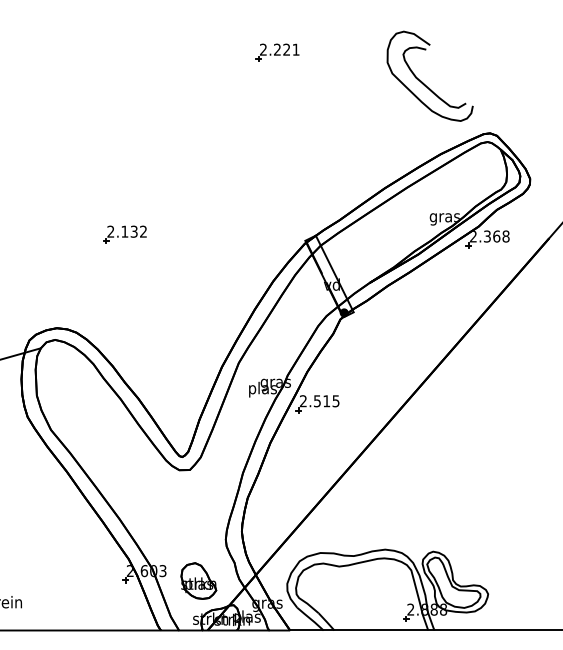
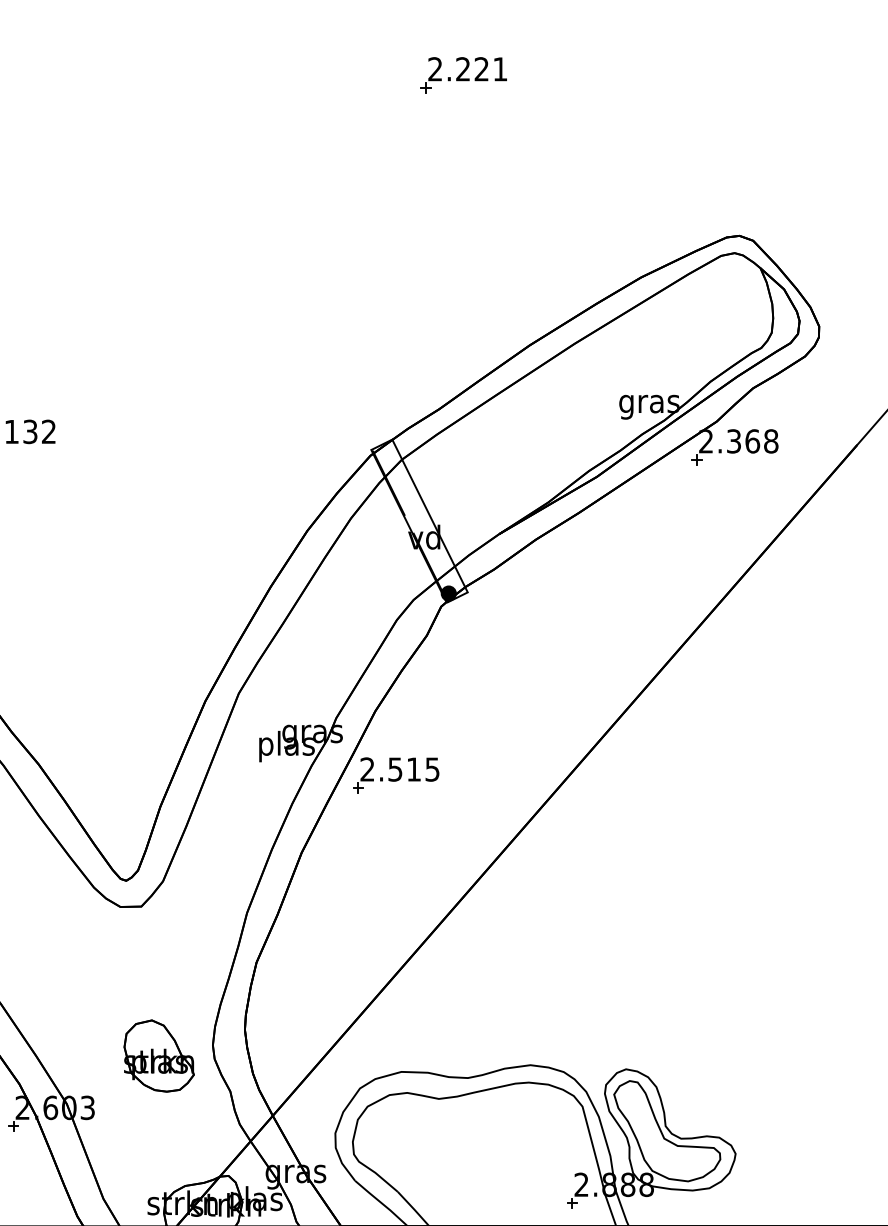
part: (277, 52) -> (463, 74), moved
part: (422, 81) -> (604, 132), removed
part: (198, 580) -> (158, 1054), moved

